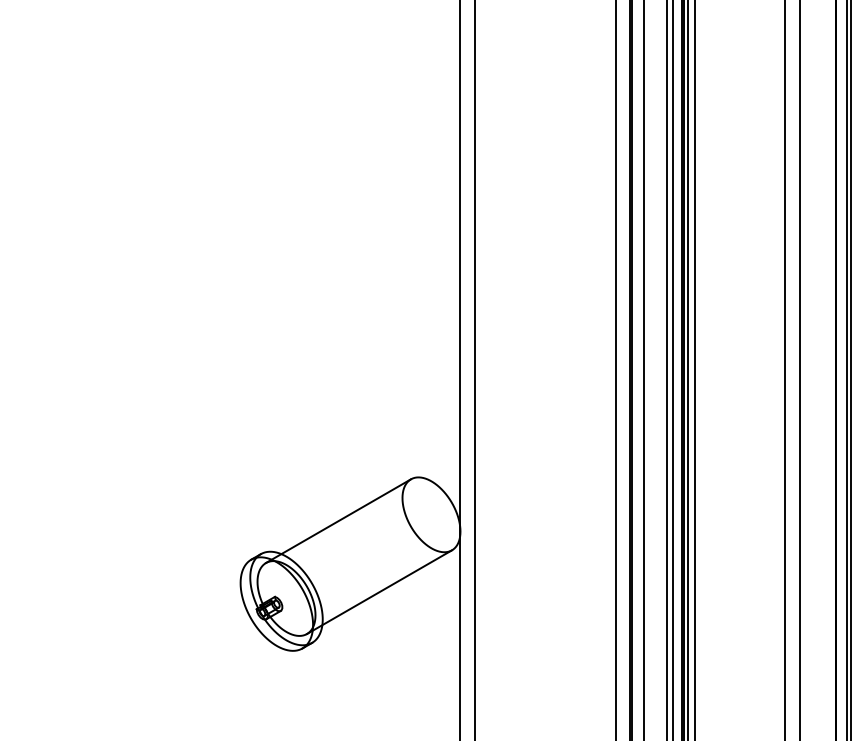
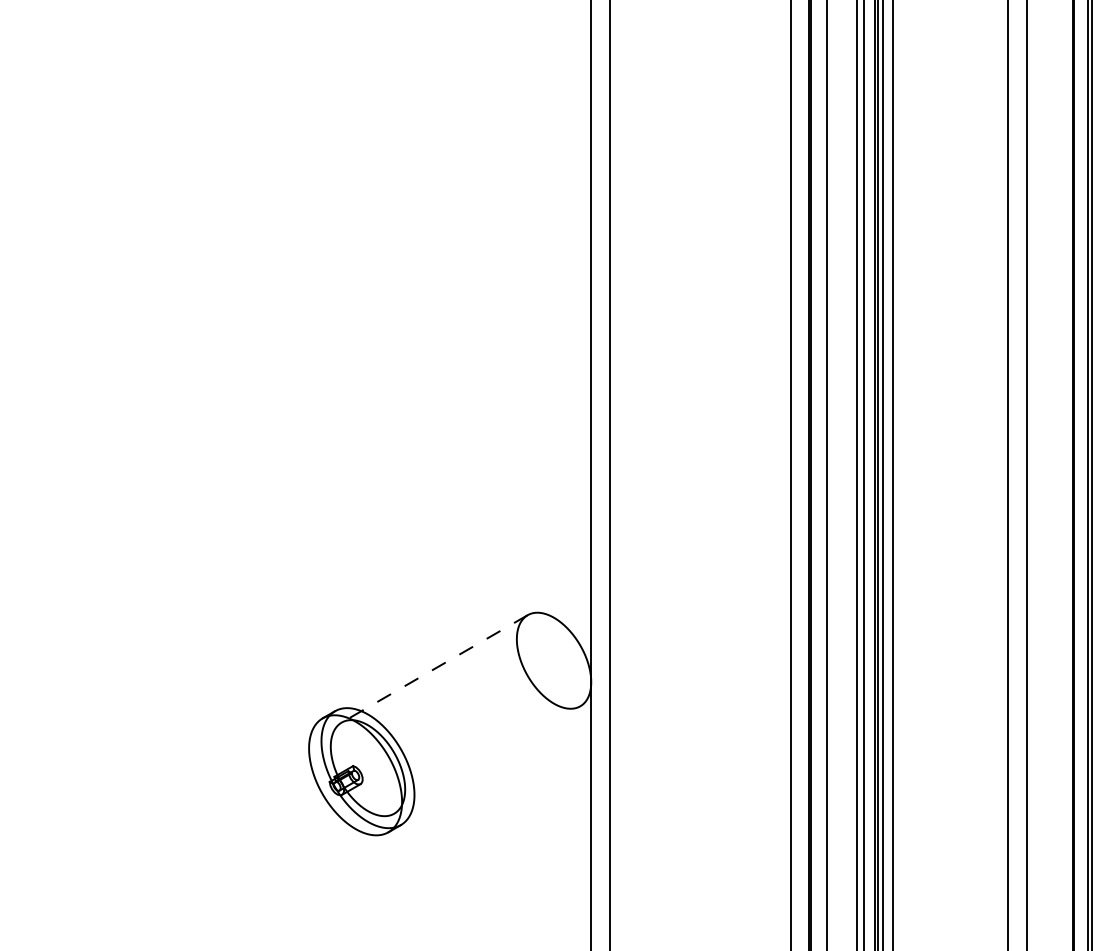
line: (338, 521) -> (434, 669), solid -> dashed
line: (379, 592) -> (487, 760), removed

